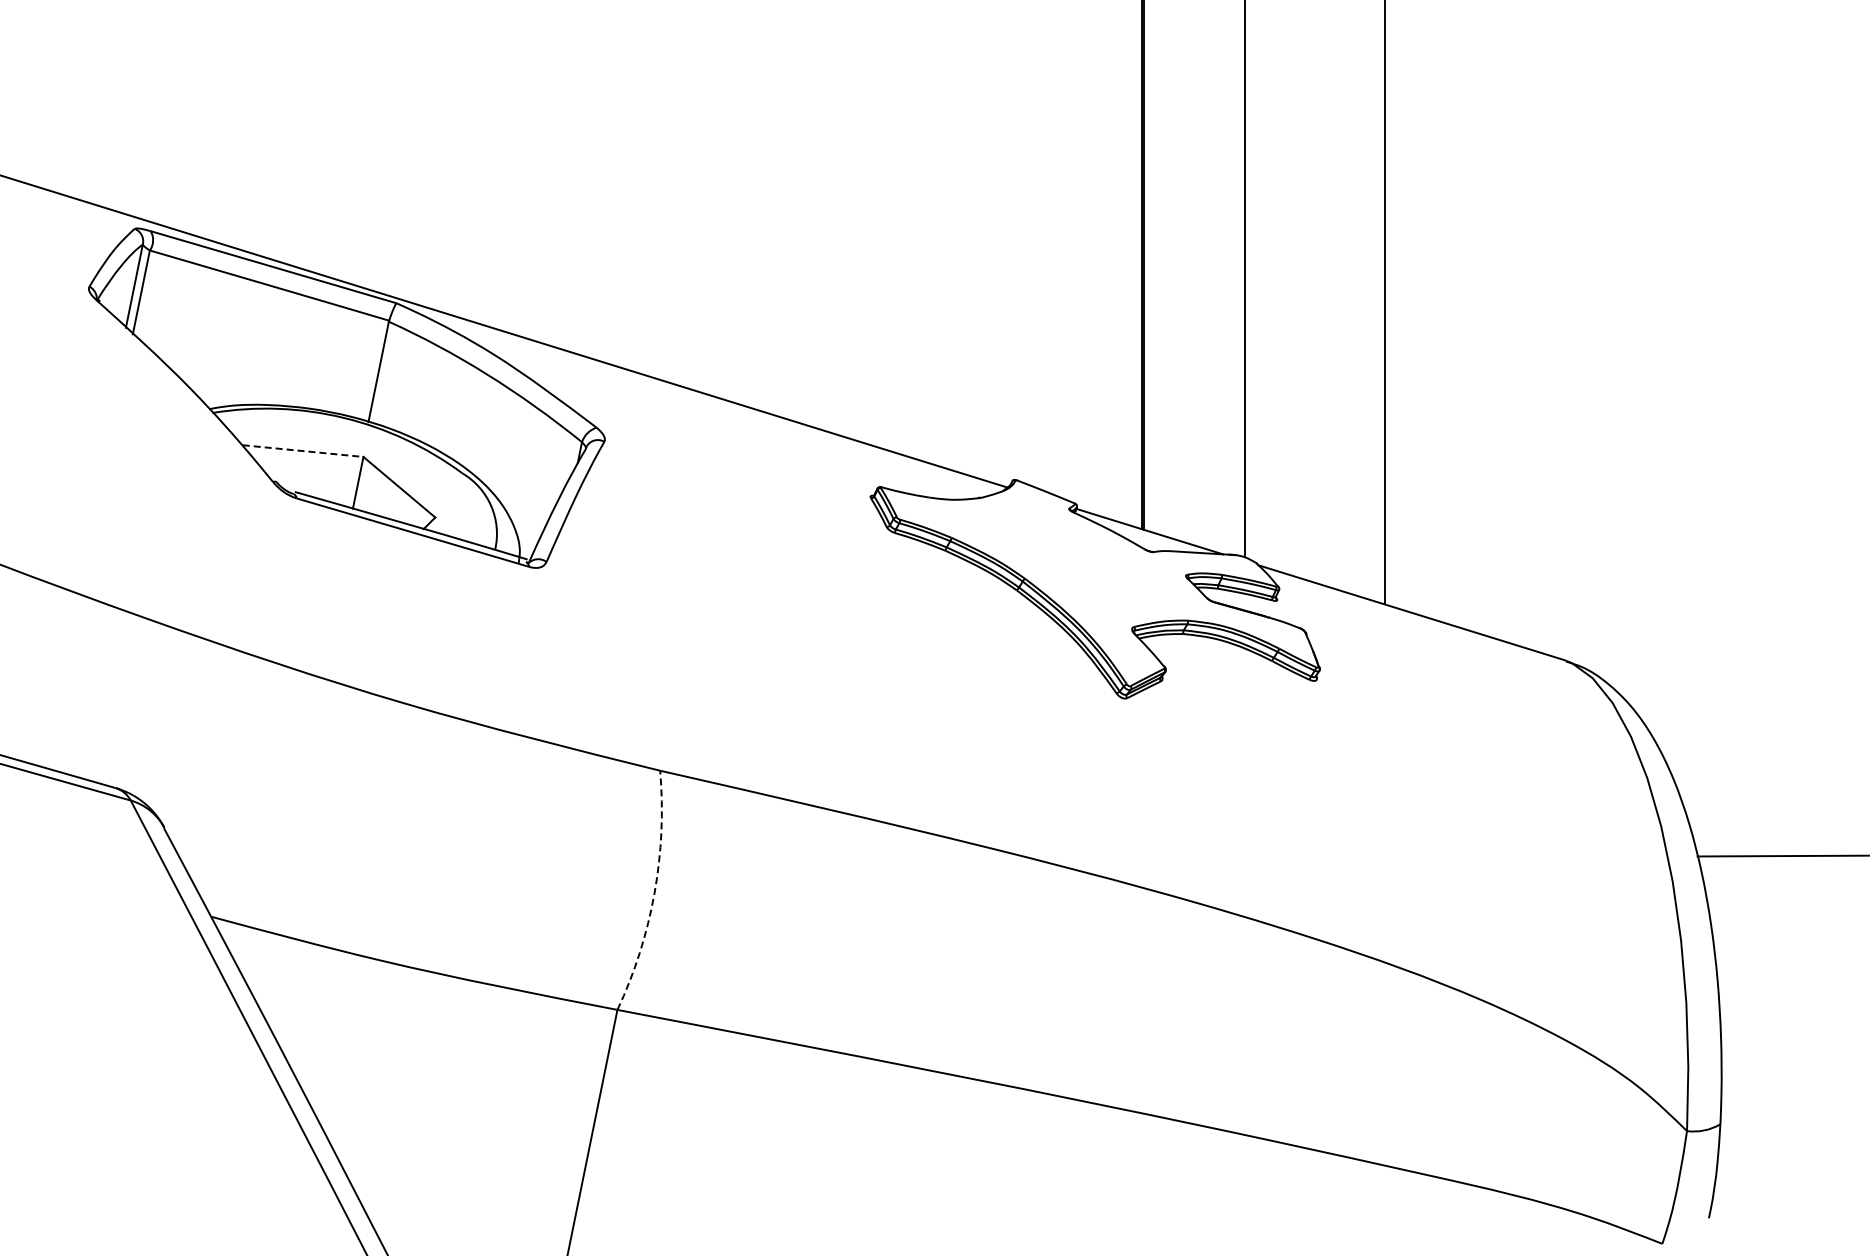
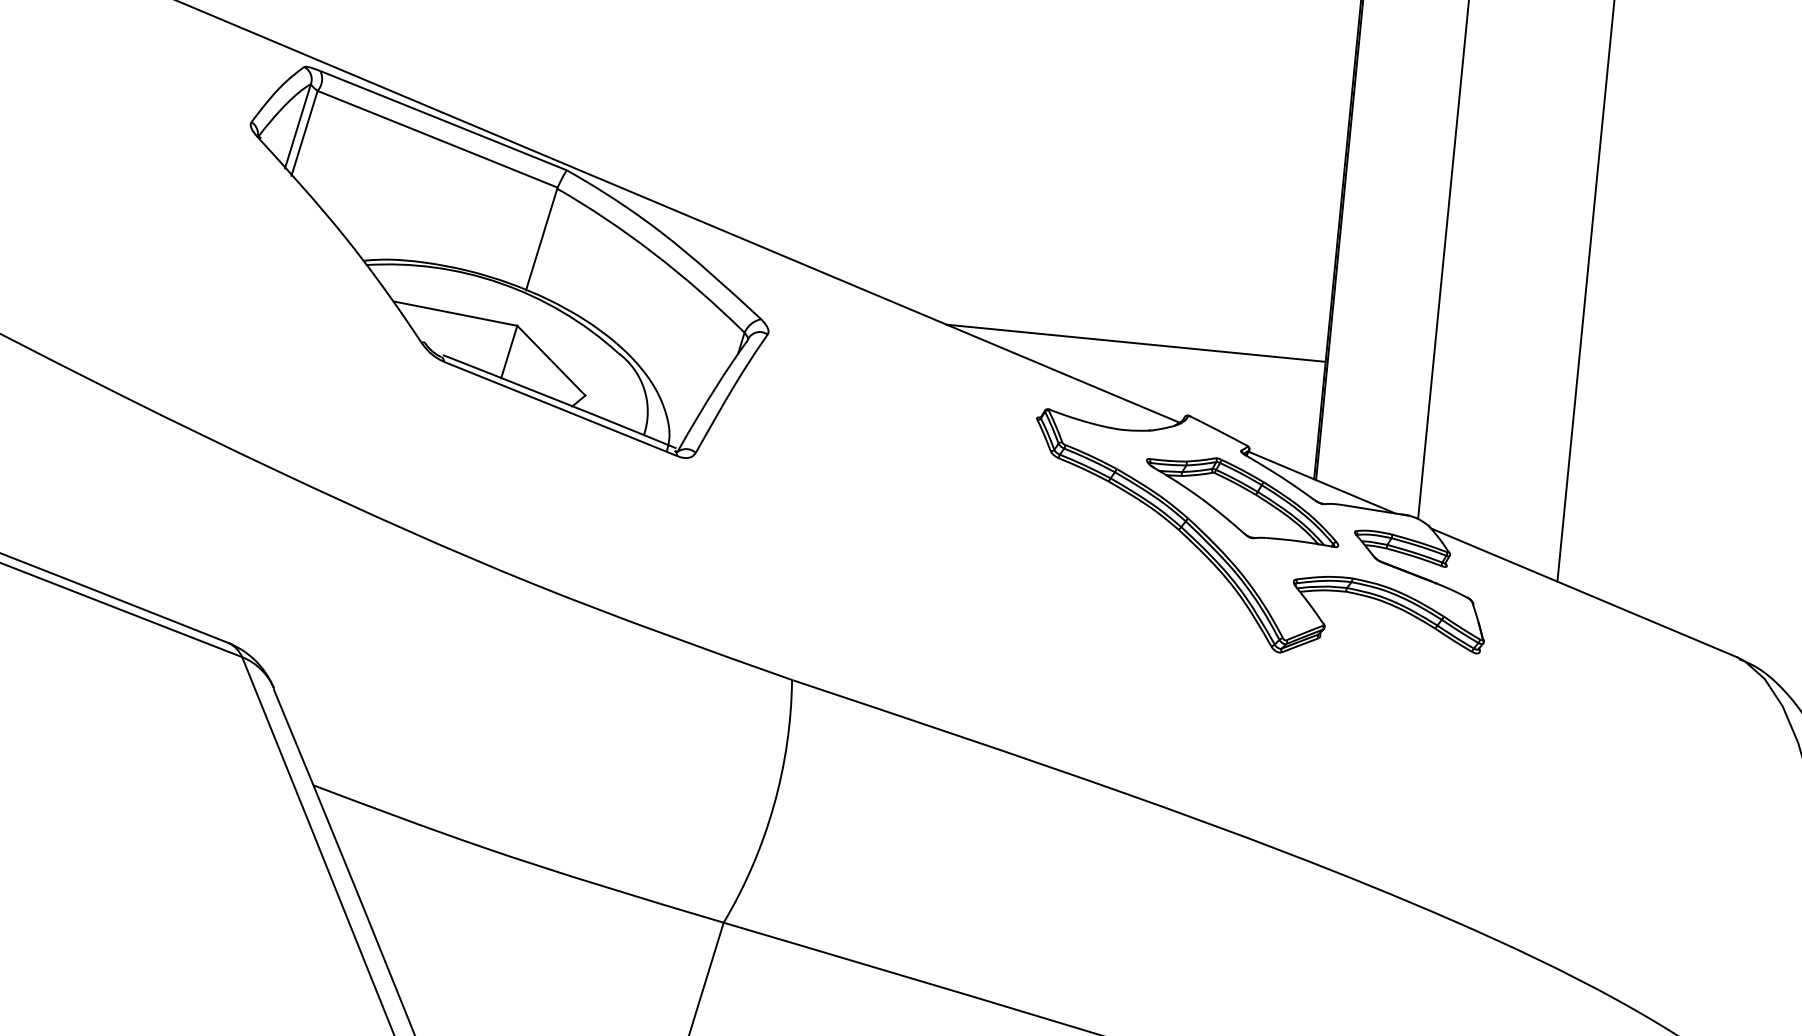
line: (958, 415) -> (1136, 343), added
line: (303, 451) -> (455, 314), dashed -> solid
part: (1075, 555) -> (1242, 499), added
arc: (654, 893) -> (773, 806), dashed -> solid

